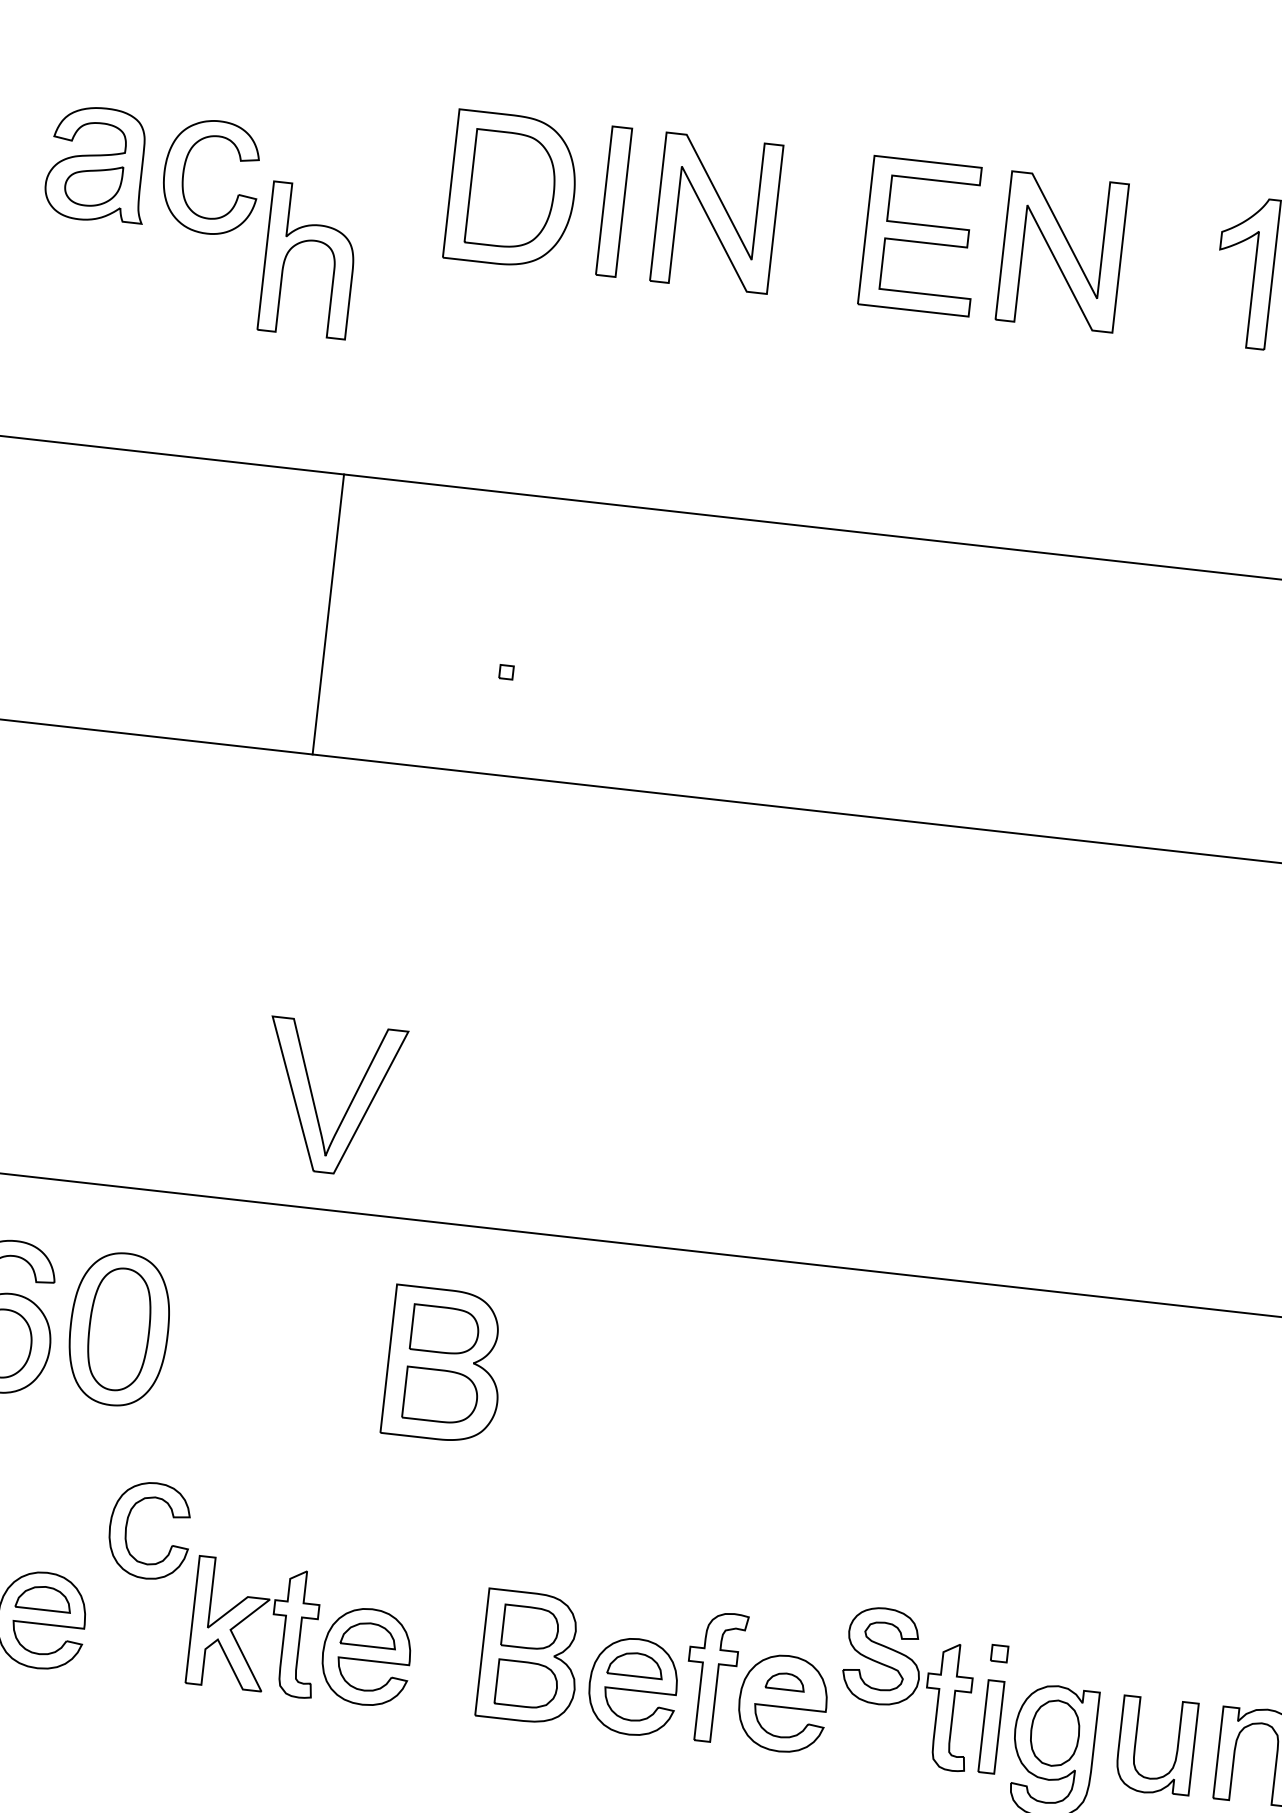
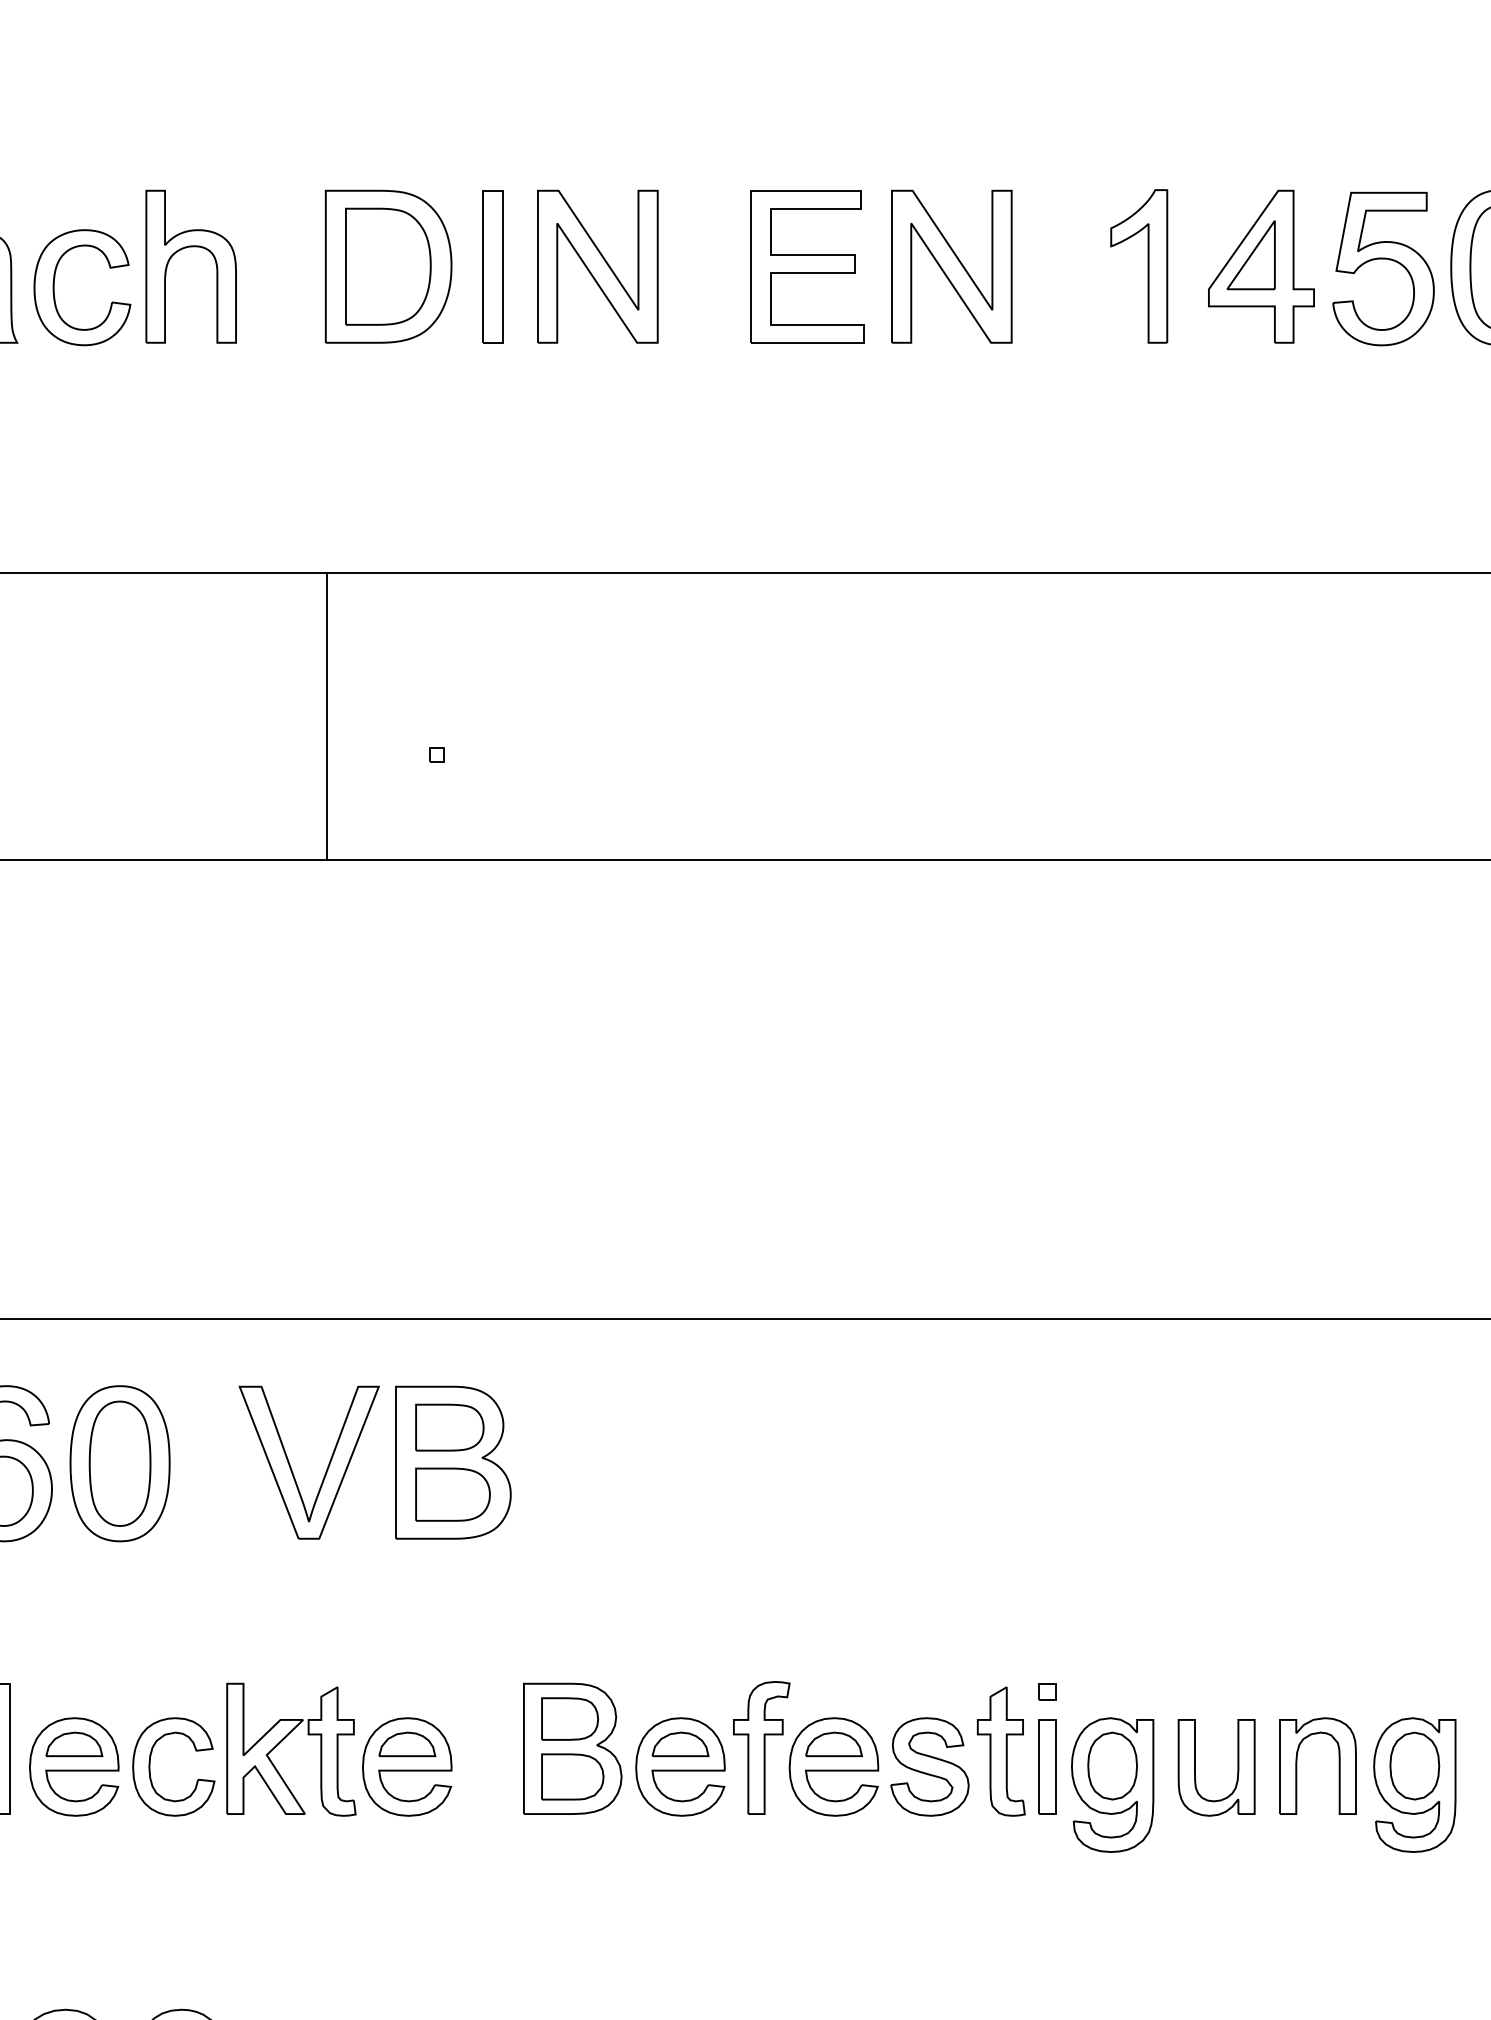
part: (303, 242) -> (183, 249), moved
line: (328, 614) -> (327, 716), moved
part: (315, 1103) -> (292, 1469), moved
part: (127, 1527) -> (150, 1766), moved
part: (882, 1655) -> (929, 1766), moved
part: (784, 1681) -> (833, 1744), size x1.43

